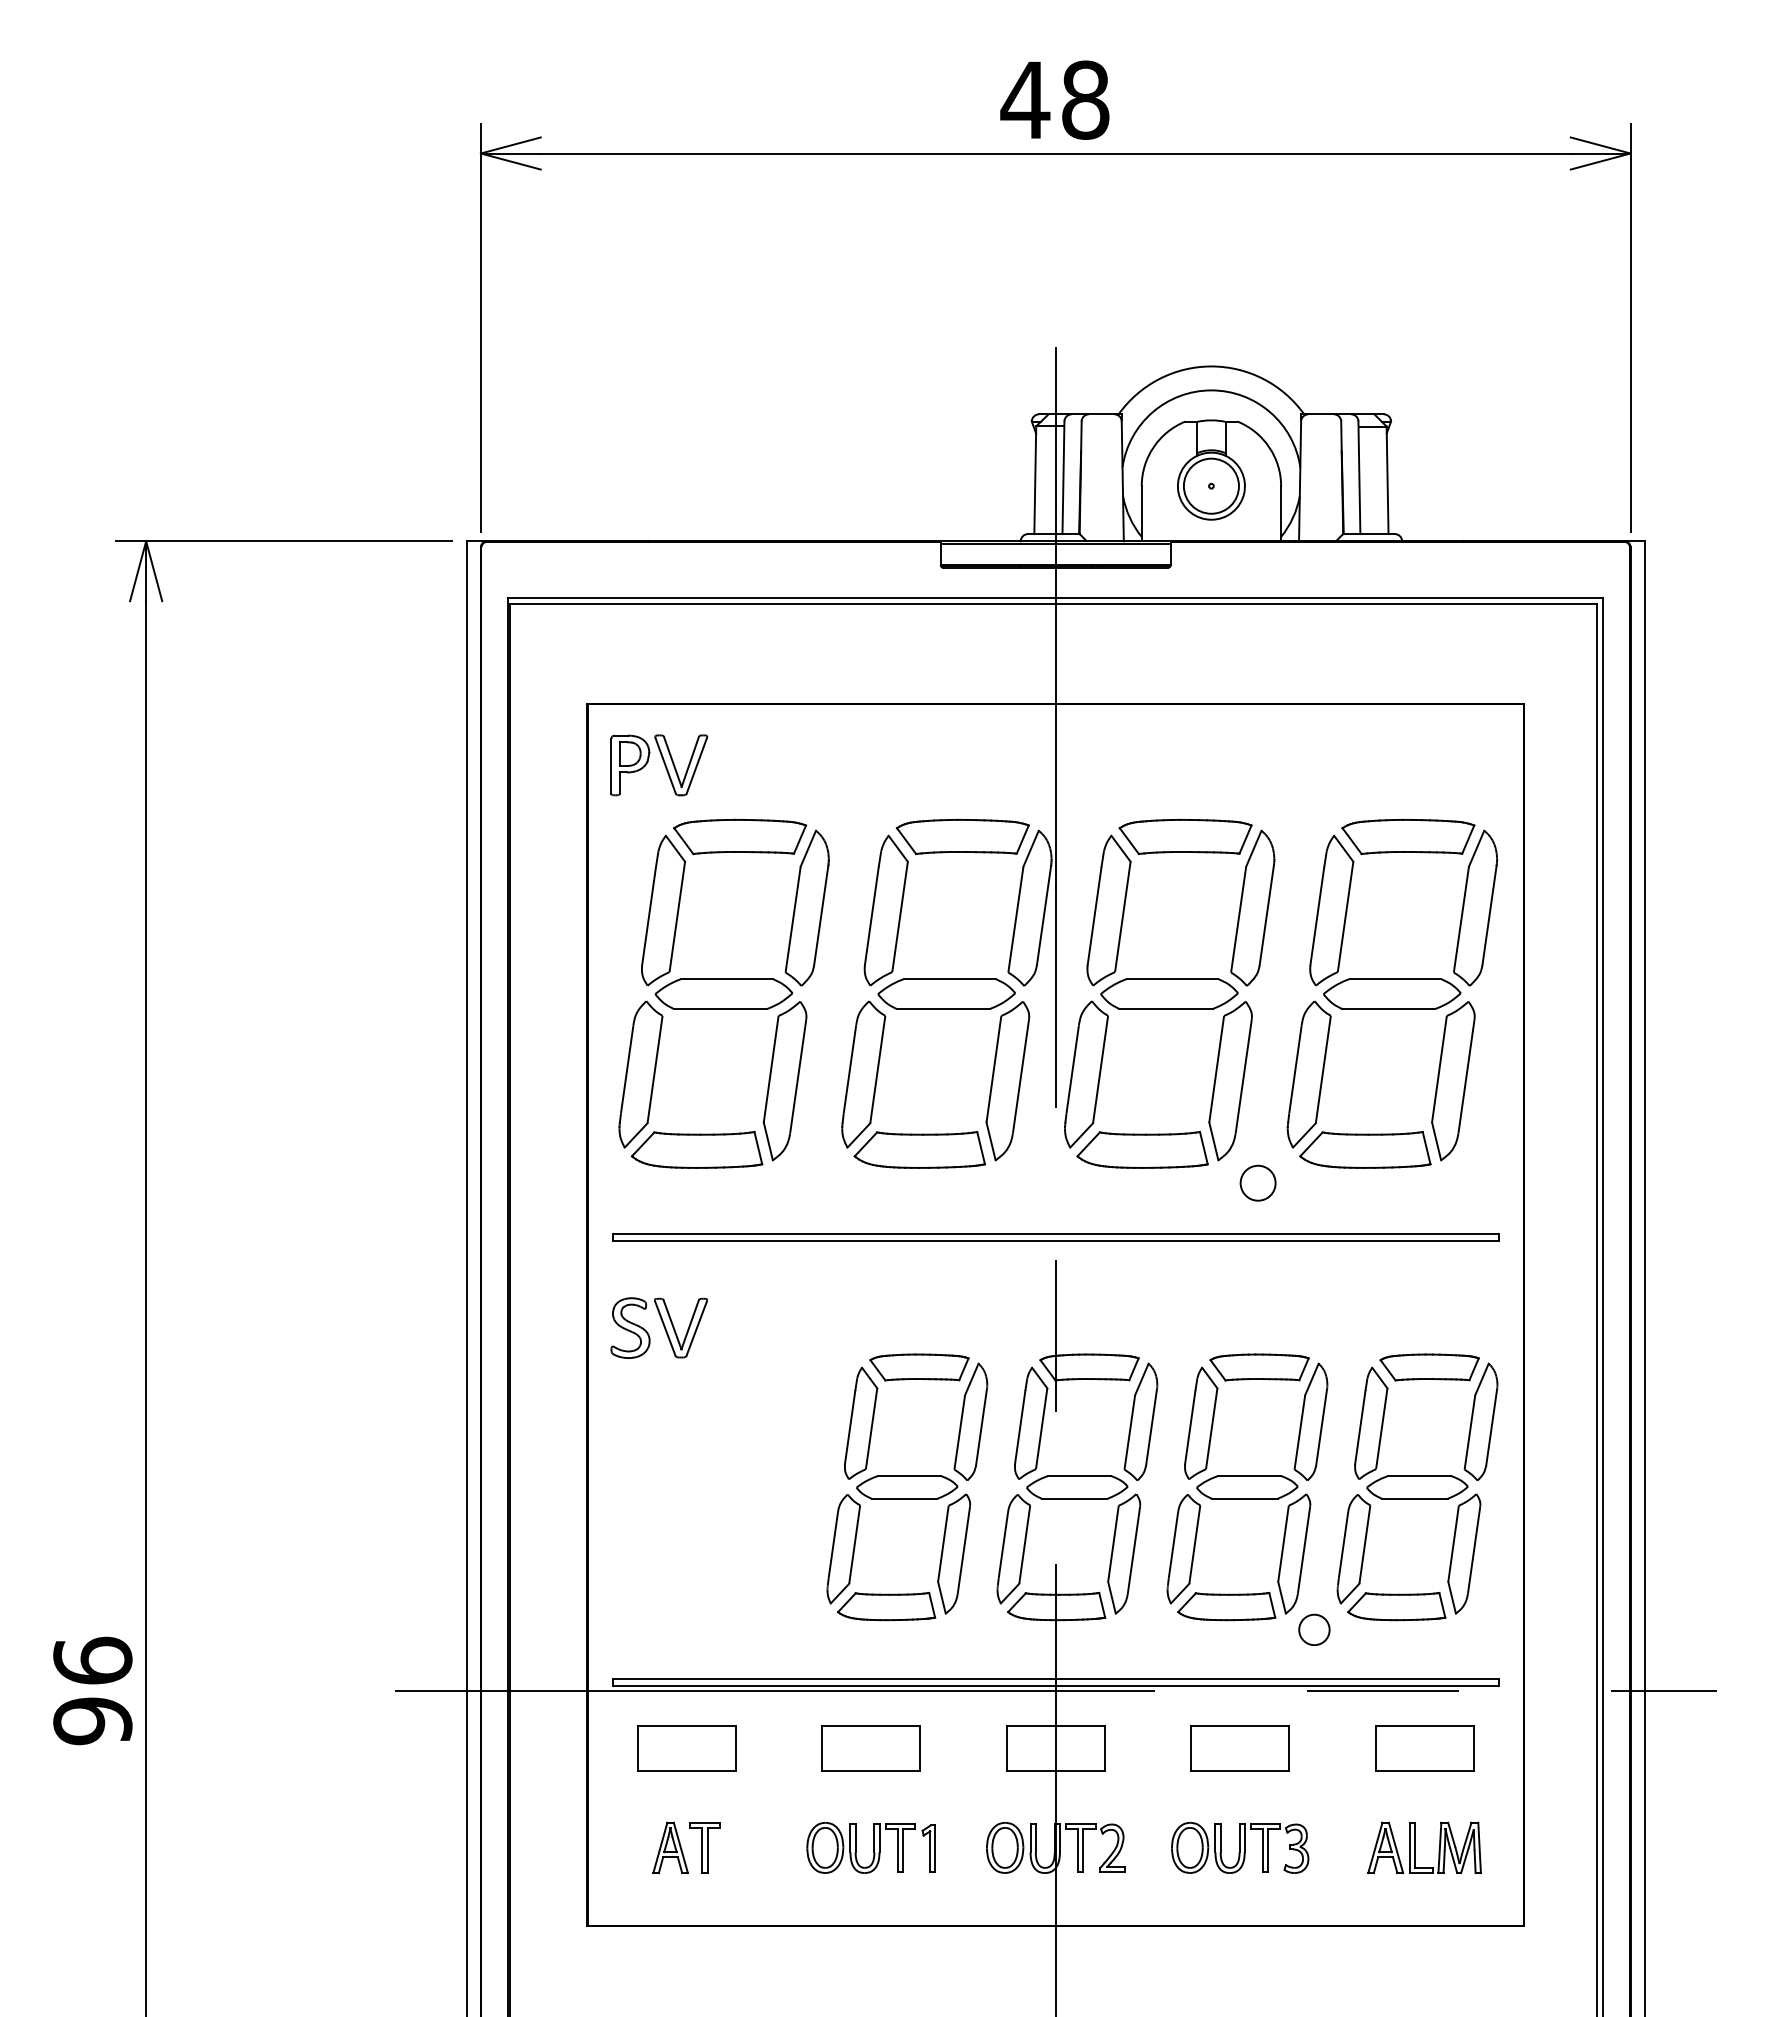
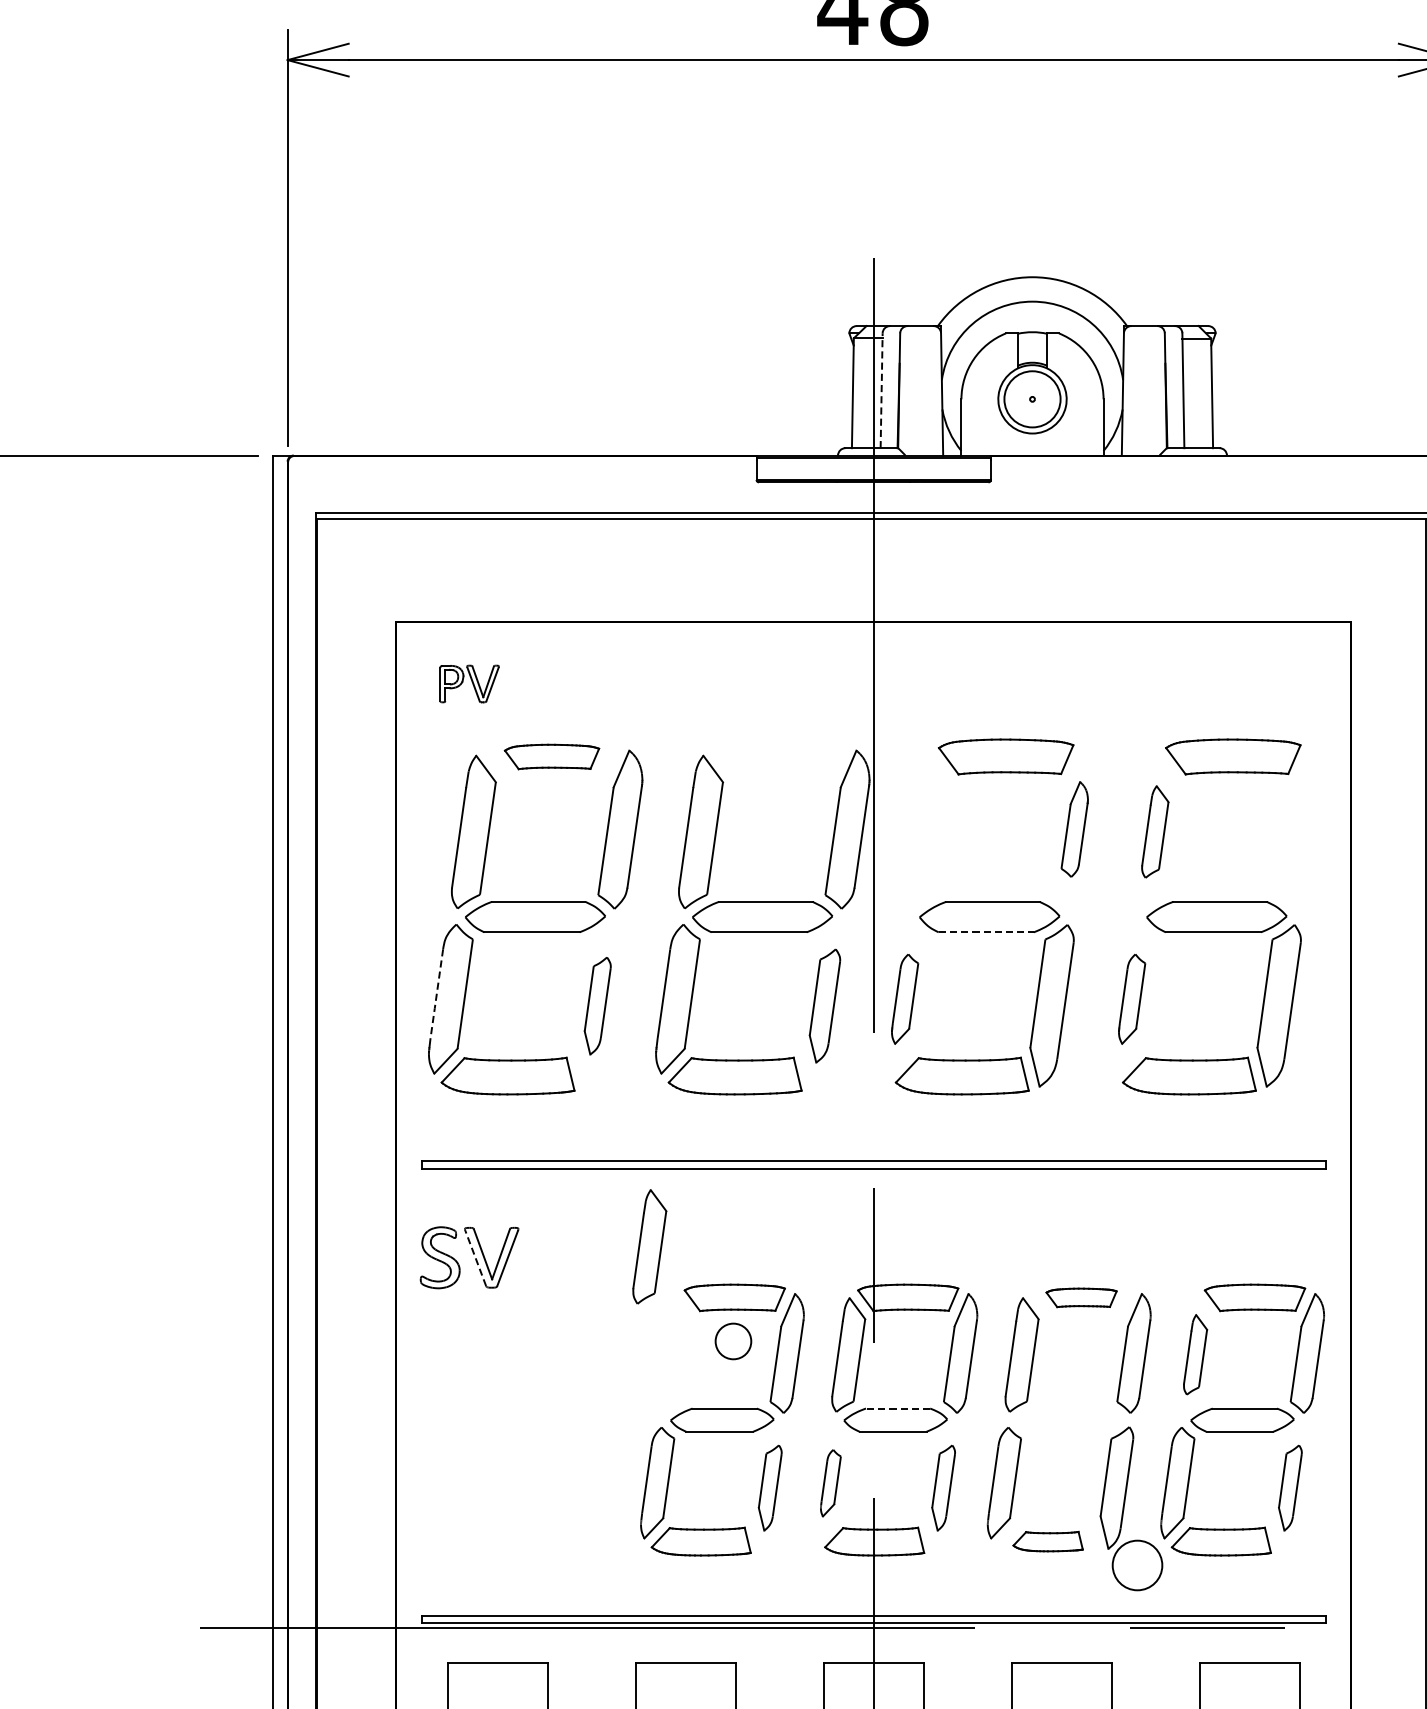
line: (1063, 477) -> (881, 390), solid -> dashed
part: (659, 765) -> (469, 684), size x0.6
part: (740, 836) -> (552, 756), size x0.7
part: (962, 836) -> (778, 756), removed
part: (1252, 907) -> (1074, 828), size x0.6
part: (1475, 907) -> (1301, 828), removed
part: (1108, 910) -> (927, 831), removed
part: (1331, 910) -> (1154, 831), size x0.6
line: (1166, 1008) -> (986, 931), solid -> dashed
line: (627, 1070) -> (437, 995), solid -> dashed
part: (1086, 1074) -> (905, 999), size x0.6
part: (1308, 1074) -> (1131, 999), size x0.6
part: (784, 1081) -> (597, 1006), size x0.6
part: (1007, 1081) -> (824, 1006), size x0.7
circle: (1257, 1182) -> (732, 1340), moved
line: (665, 1328) -> (475, 1258), solid -> dashed
part: (1259, 1367) -> (1081, 1297), size x0.7
part: (861, 1422) -> (650, 1245), moved
part: (1371, 1422) -> (1195, 1353), size x0.7
line: (1079, 1476) -> (897, 1409), solid -> dashed
part: (1247, 1487) -> (1069, 1420), removed
part: (1013, 1549) -> (830, 1483), size x0.6
part: (954, 1553) -> (770, 1487), size x0.7
part: (1124, 1553) -> (943, 1487), size x0.7
part: (1464, 1553) -> (1290, 1487), size x0.7
part: (1226, 1606) -> (1047, 1541), size x0.7
circle: (1314, 1629) -> (1137, 1565), size x1.6

